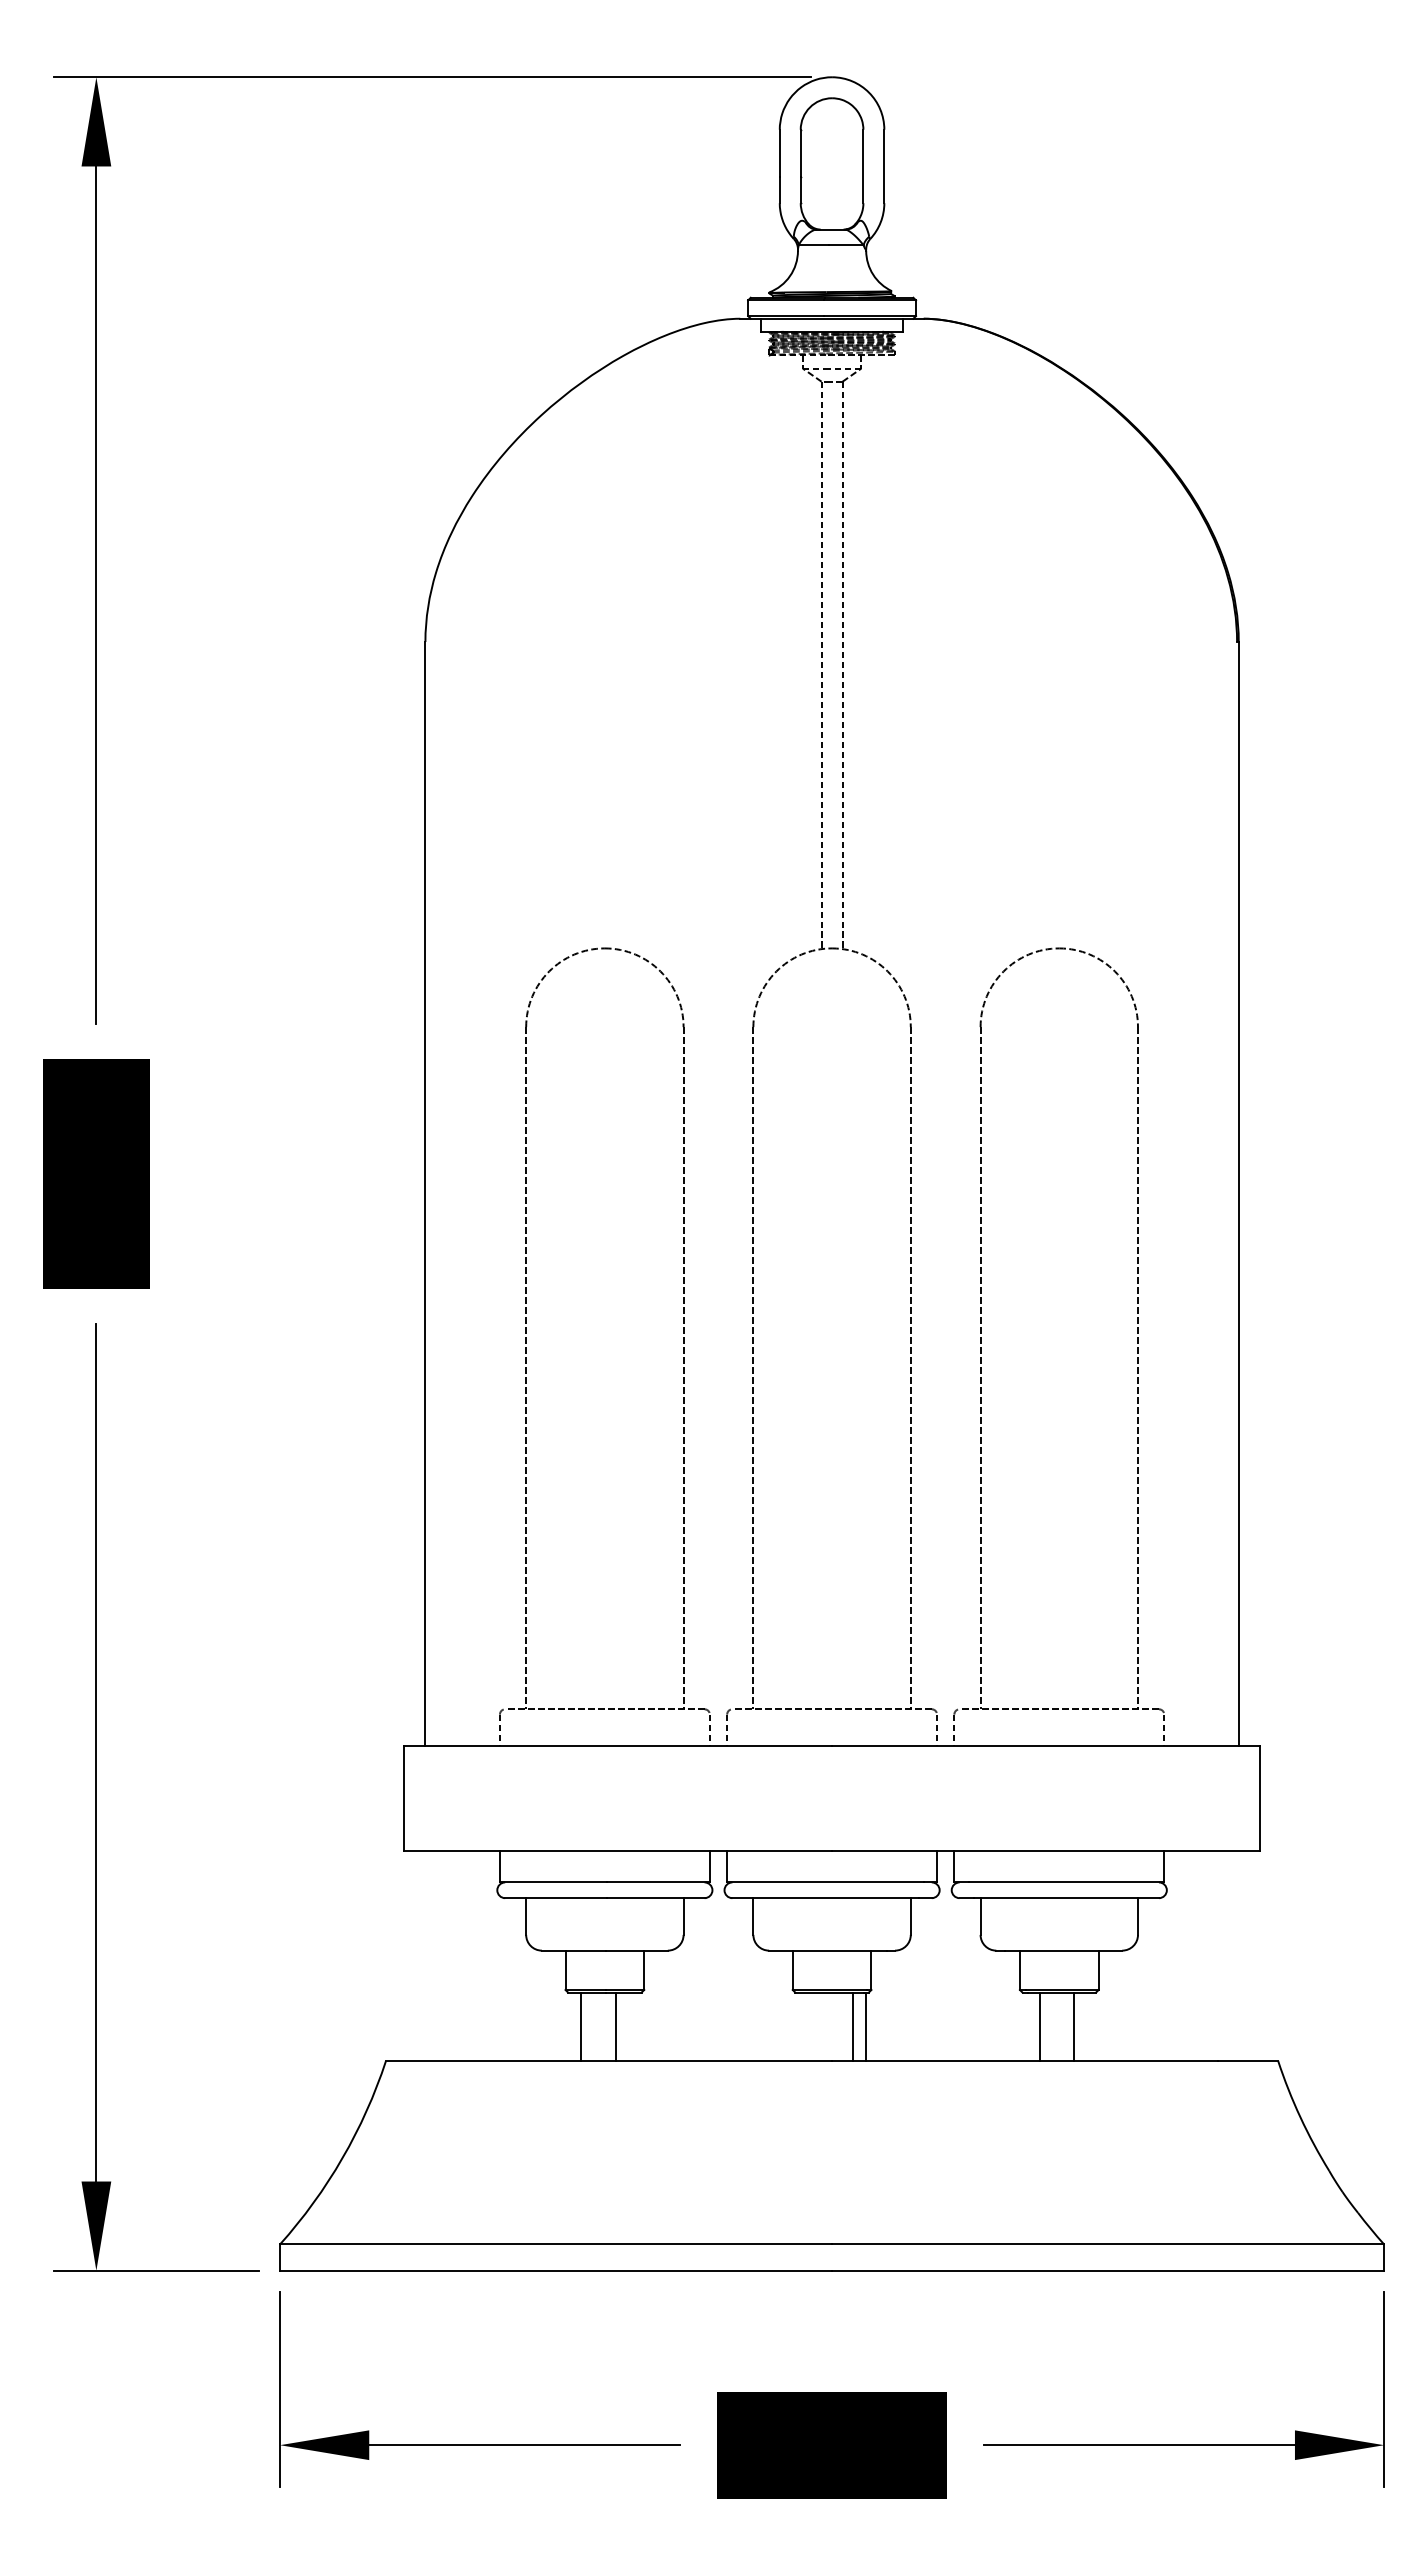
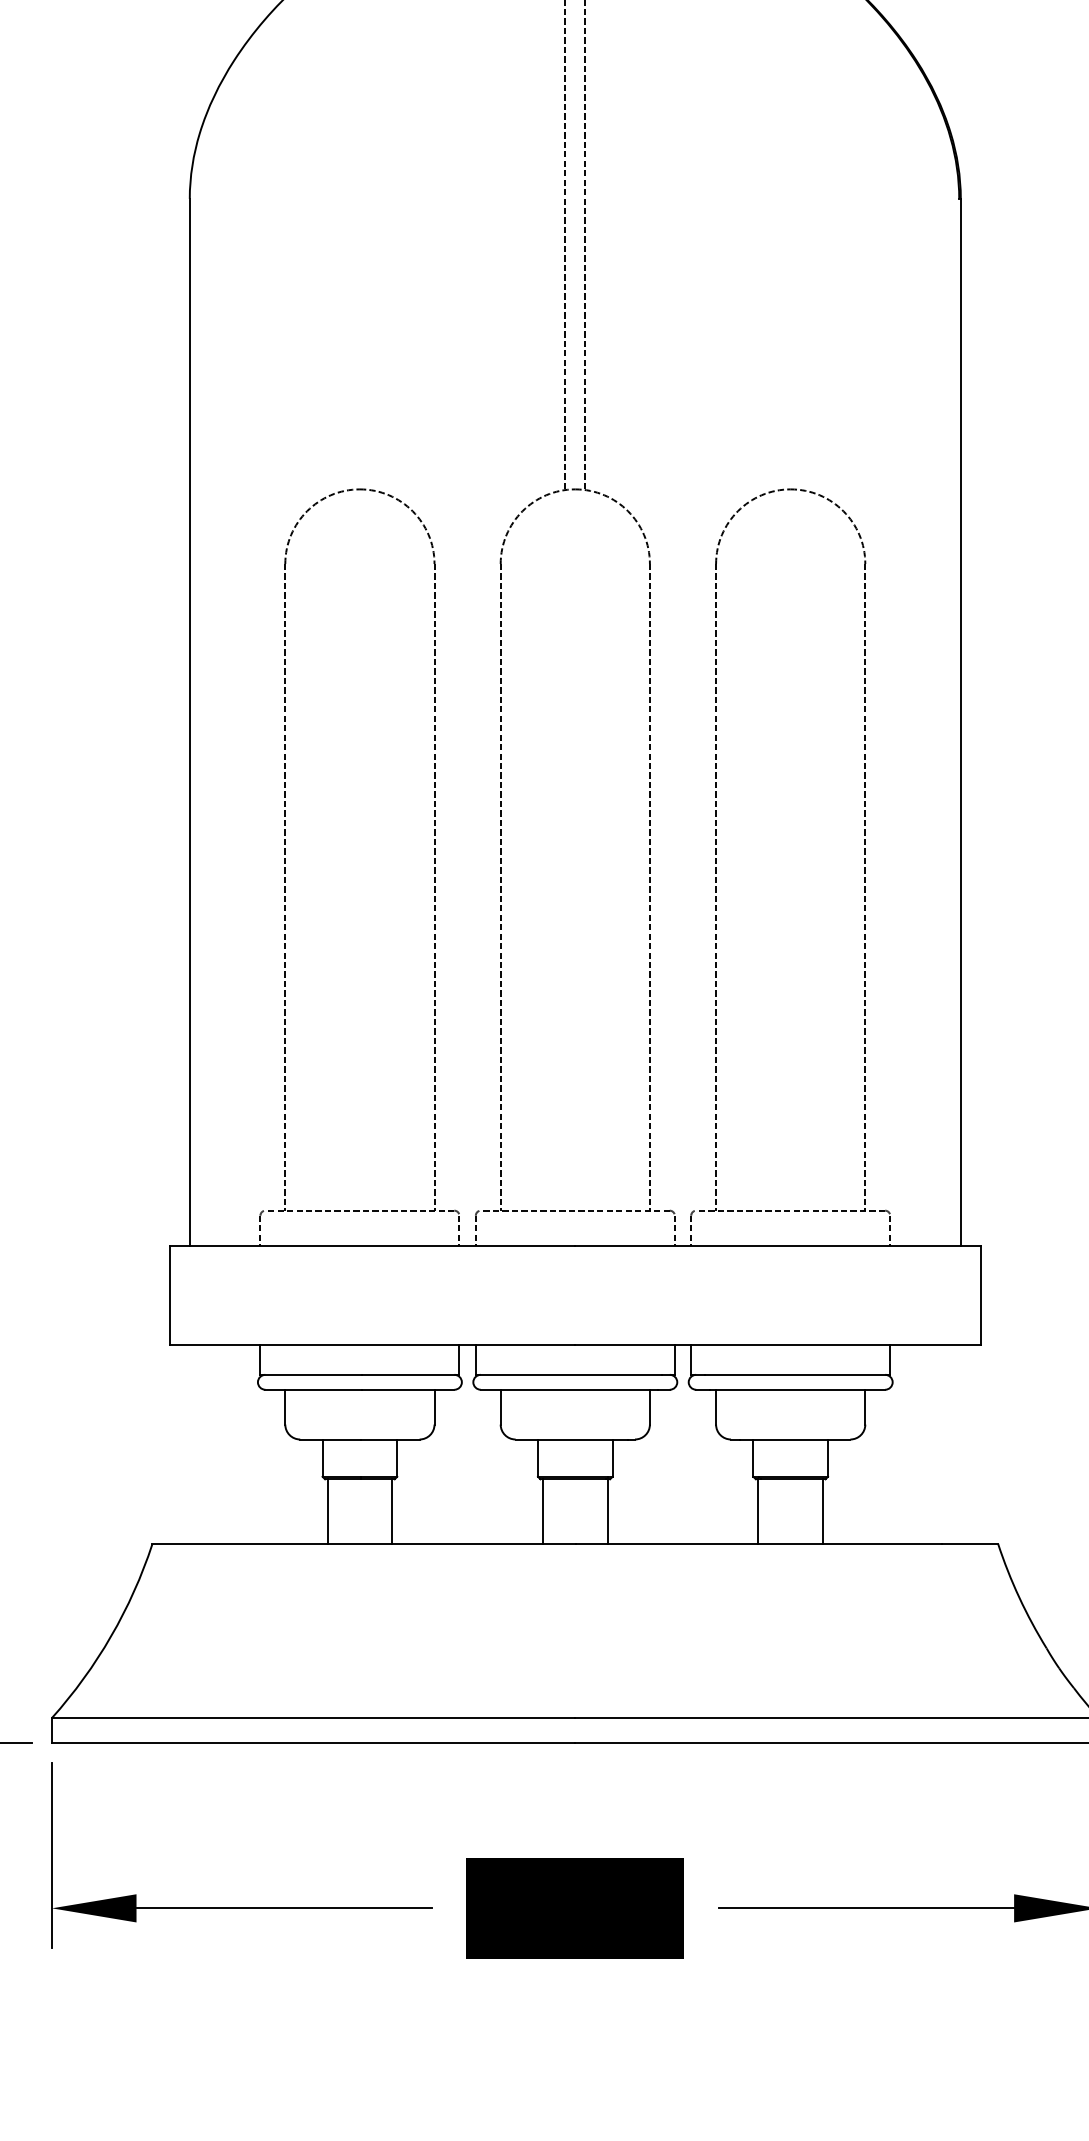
line: (580, 2026) -> (391, 1511), moved
line: (615, 2026) -> (327, 1511), moved
line: (852, 2026) -> (542, 1511), moved
line: (1040, 2026) -> (823, 1511), moved
line: (1074, 2026) -> (758, 1511), moved

